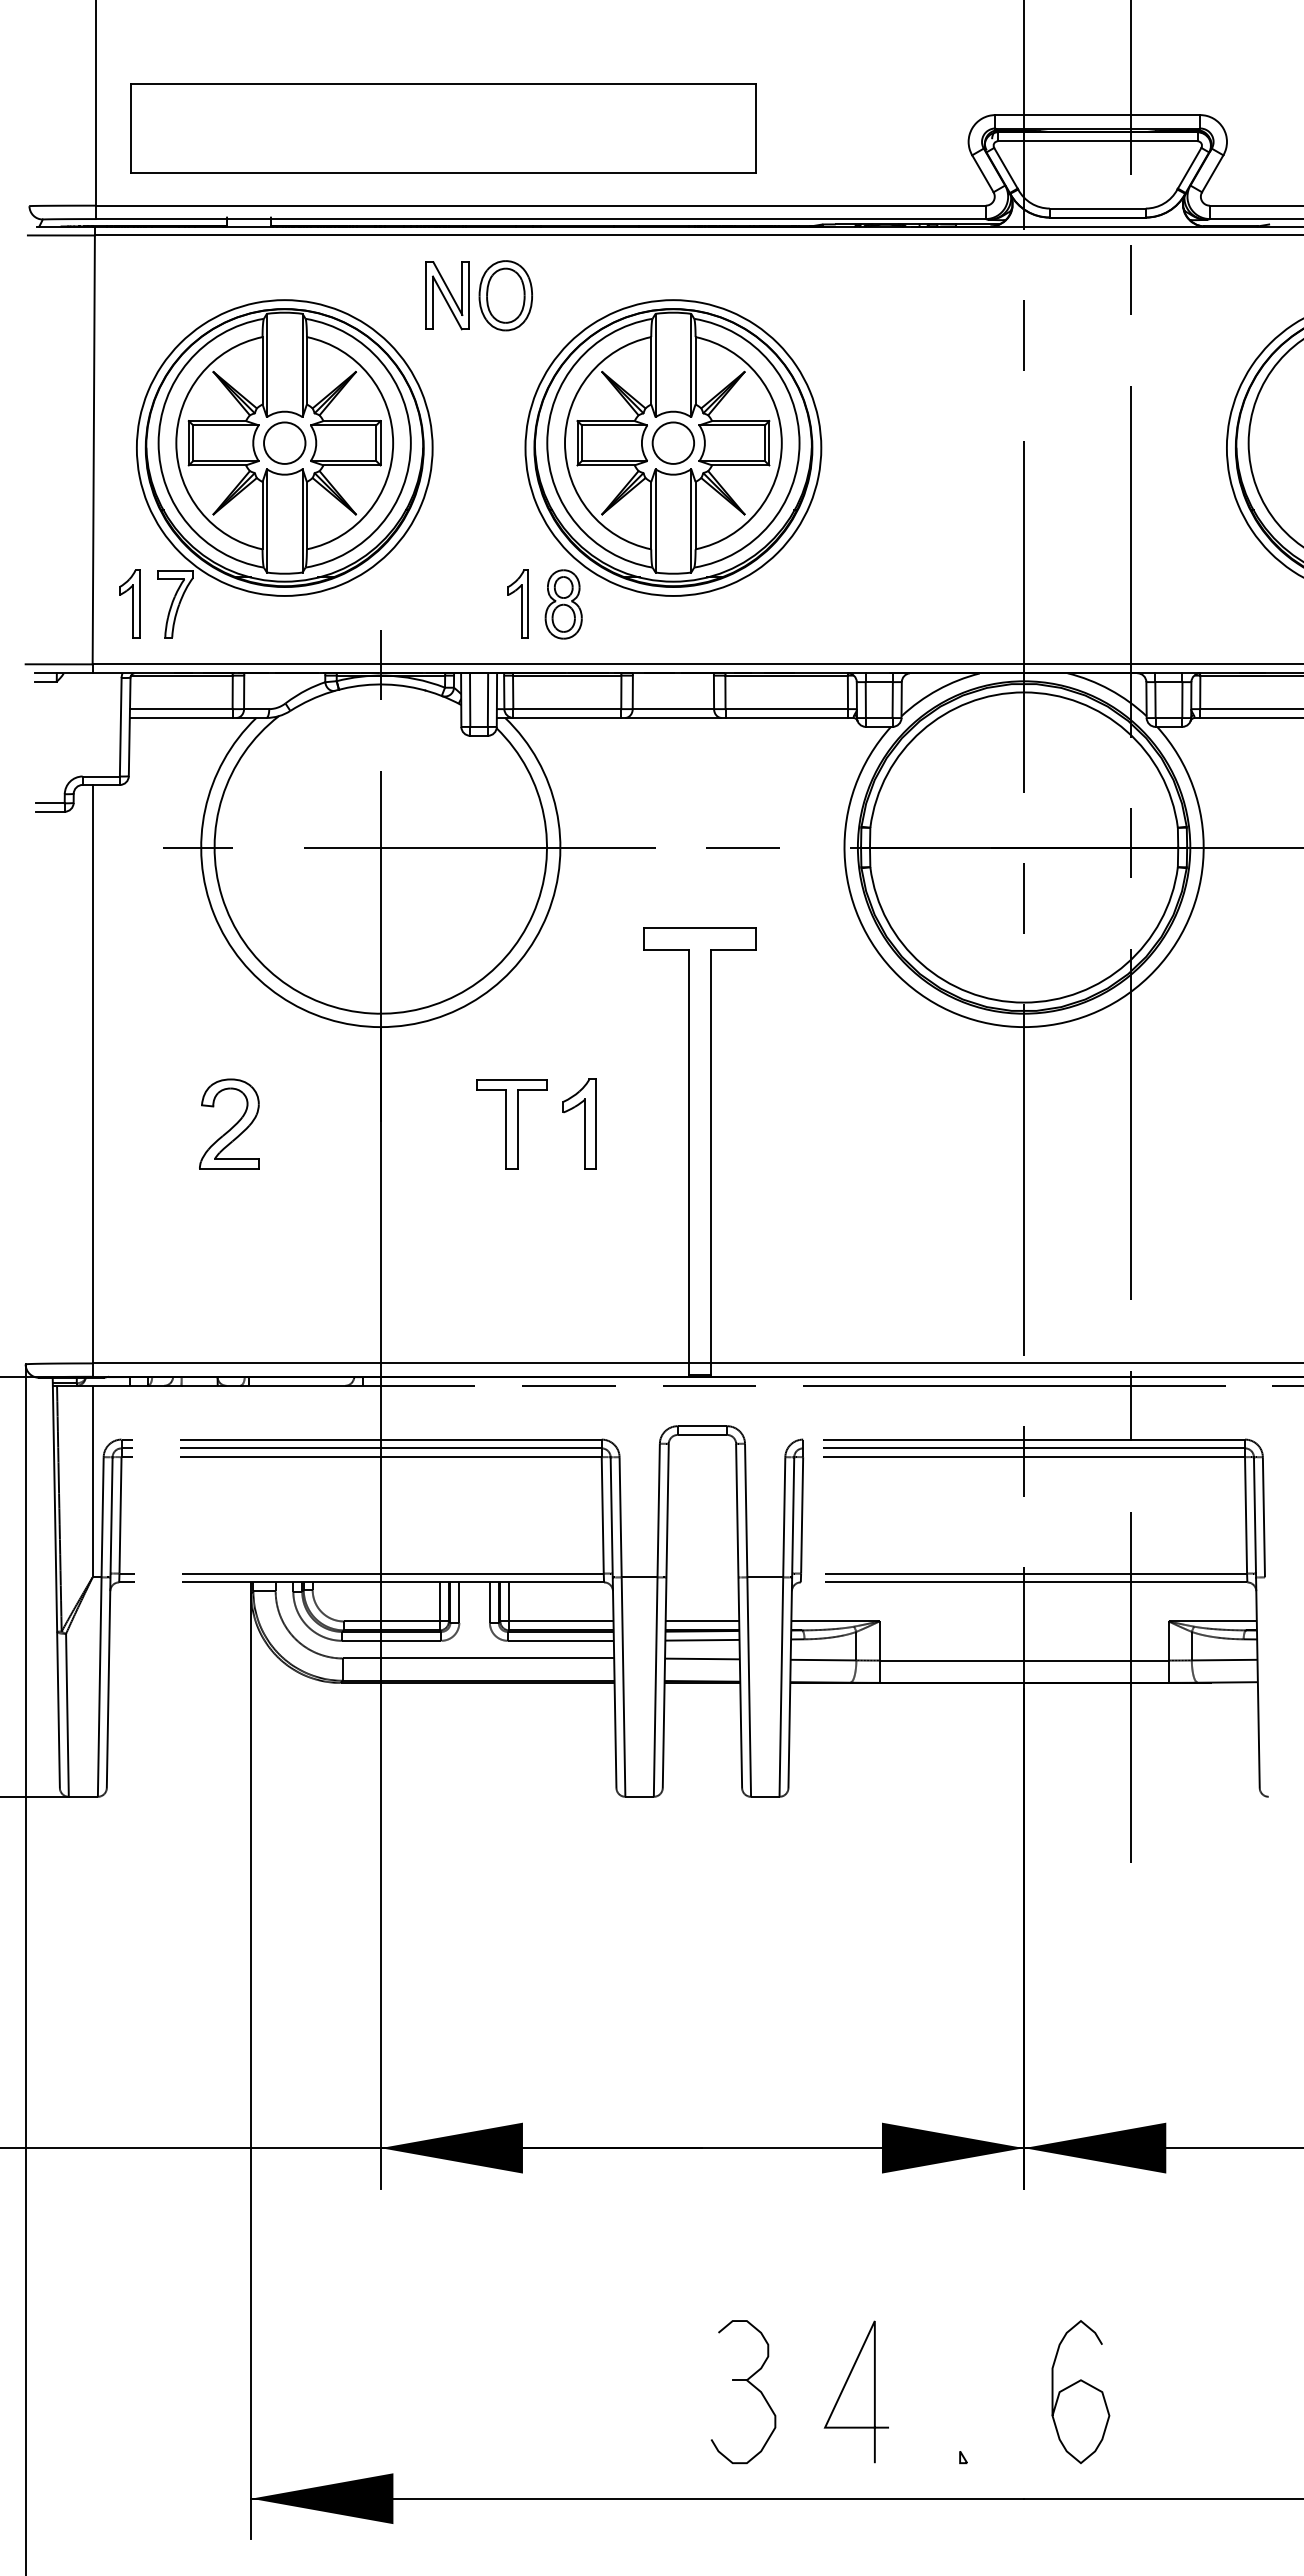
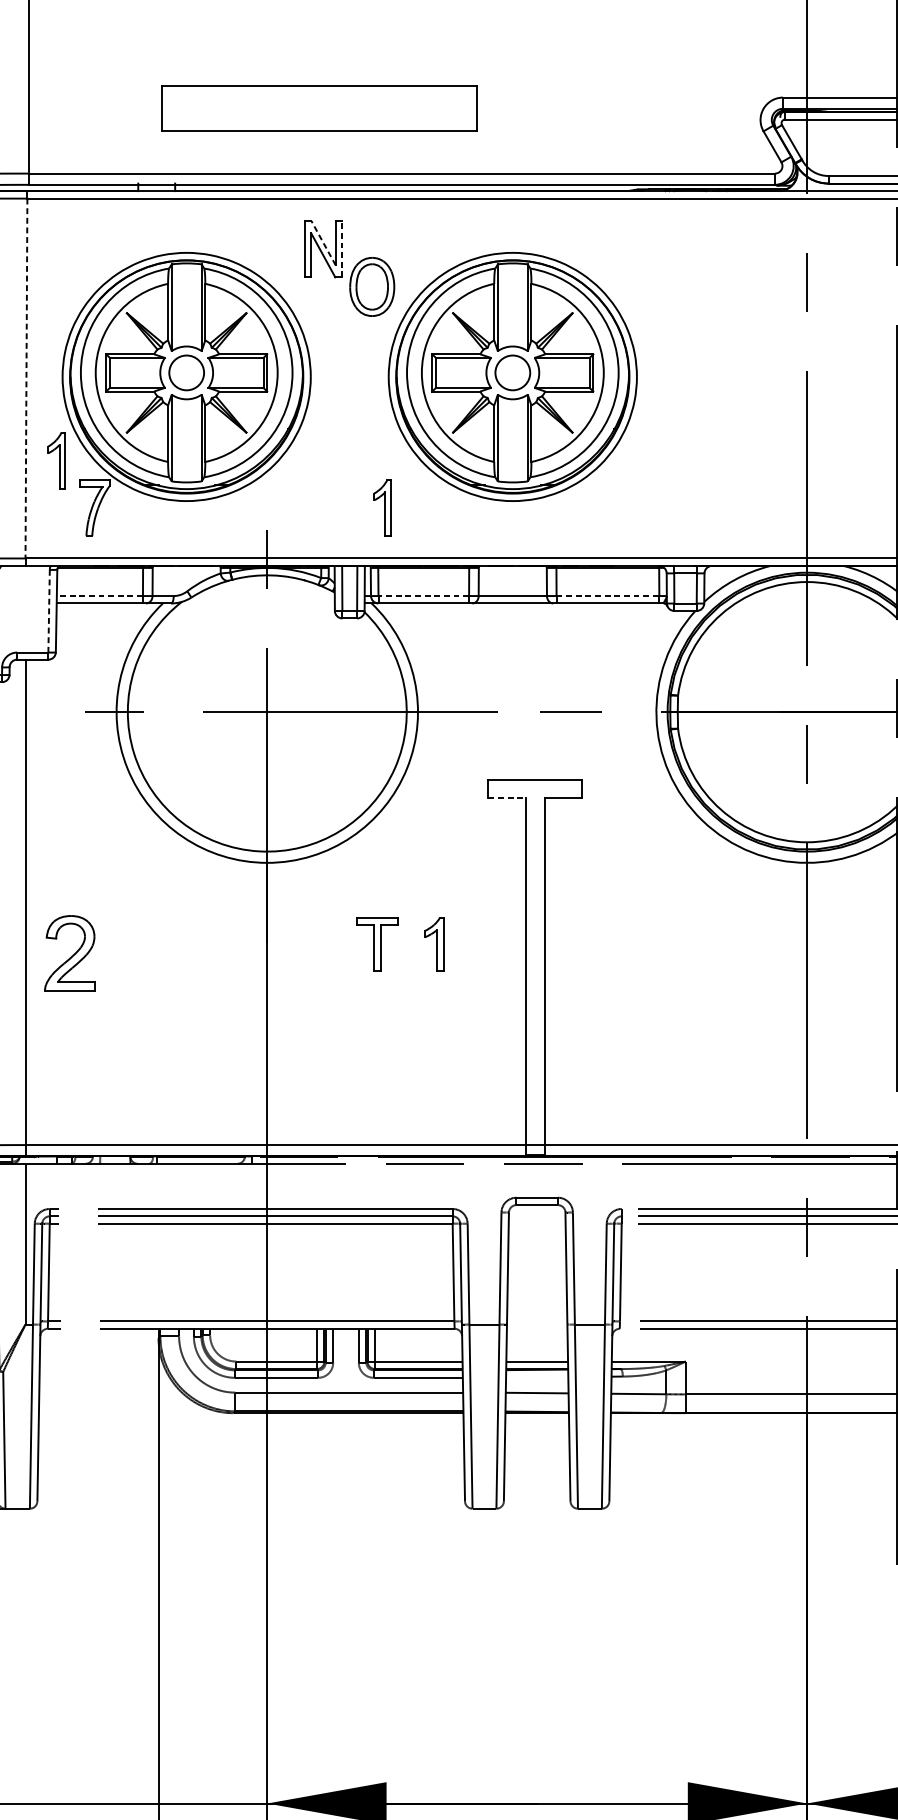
part: (443, 128) -> (319, 108), size x0.6
line: (447, 288) -> (323, 243), solid -> dashed
line: (469, 295) -> (341, 248), solid -> dashed
part: (505, 295) -> (371, 286), moved
line: (93, 450) -> (26, 379), solid -> dashed
part: (129, 603) -> (56, 460), moved
part: (563, 604) -> (420, 508), removed
line: (180, 709) -> (99, 596), solid -> dashed
line: (567, 709) -> (423, 596), solid -> dashed
line: (787, 709) -> (608, 596), solid -> dashed
line: (120, 727) -> (48, 611), solid -> dashed
line: (667, 950) -> (507, 798), solid -> dashed
part: (229, 1123) -> (69, 952), moved
part: (579, 1123) -> (434, 943), size x0.7
part: (511, 1124) -> (376, 944), size x0.7
line: (702, 1639) -> (537, 1376), removed

